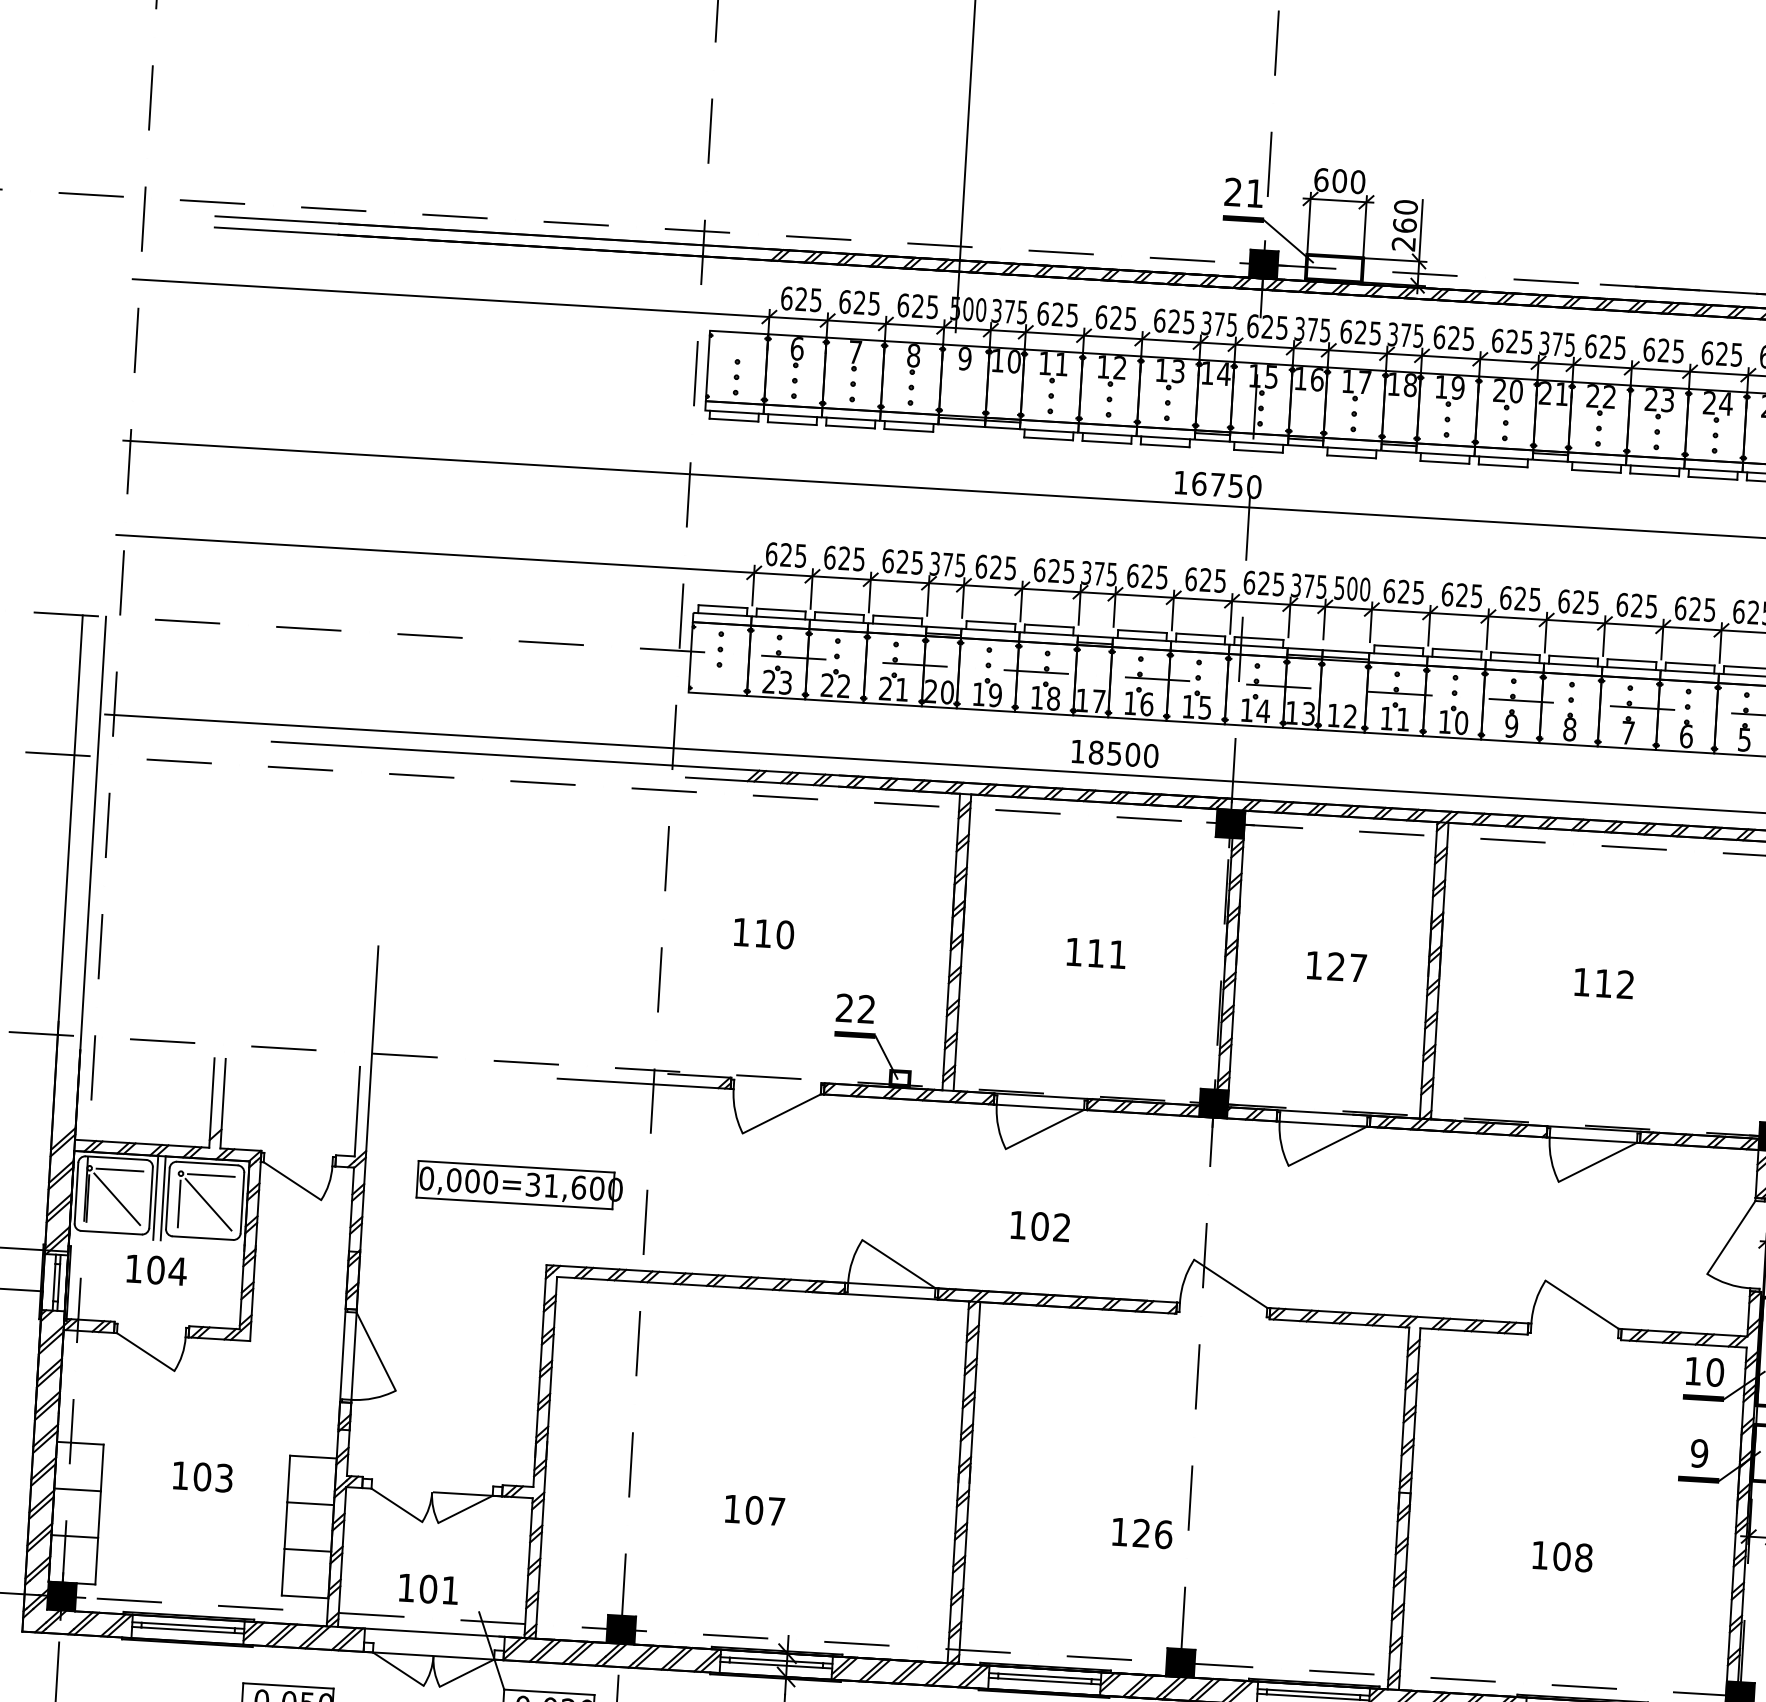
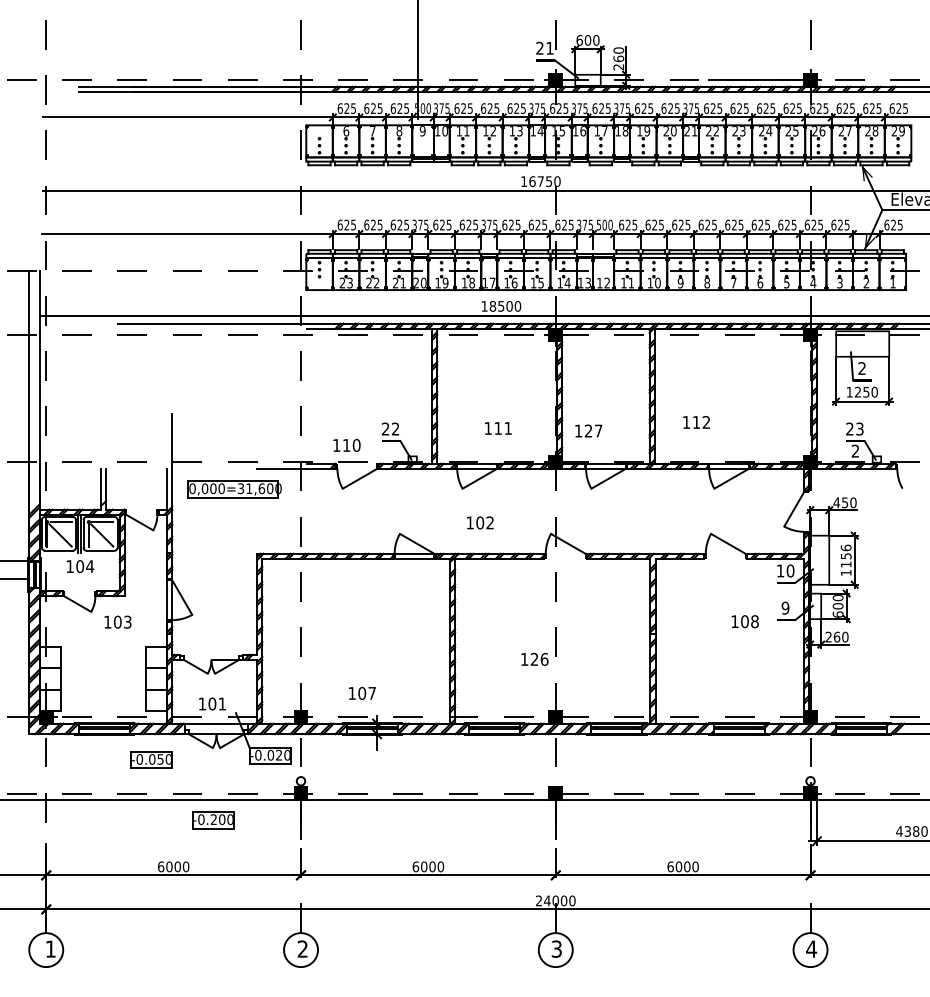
text: (762, 933) -> (346, 445), moved
text: (1096, 953) -> (498, 428), moved
text: (1336, 965) -> (588, 430), moved
text: (1603, 983) -> (696, 422), moved
part: (518, 1185) -> (234, 489), moved
text: (201, 1475) -> (117, 621), moved
text: (755, 1510) -> (362, 693), moved
text: (1561, 1556) -> (744, 621), moved

